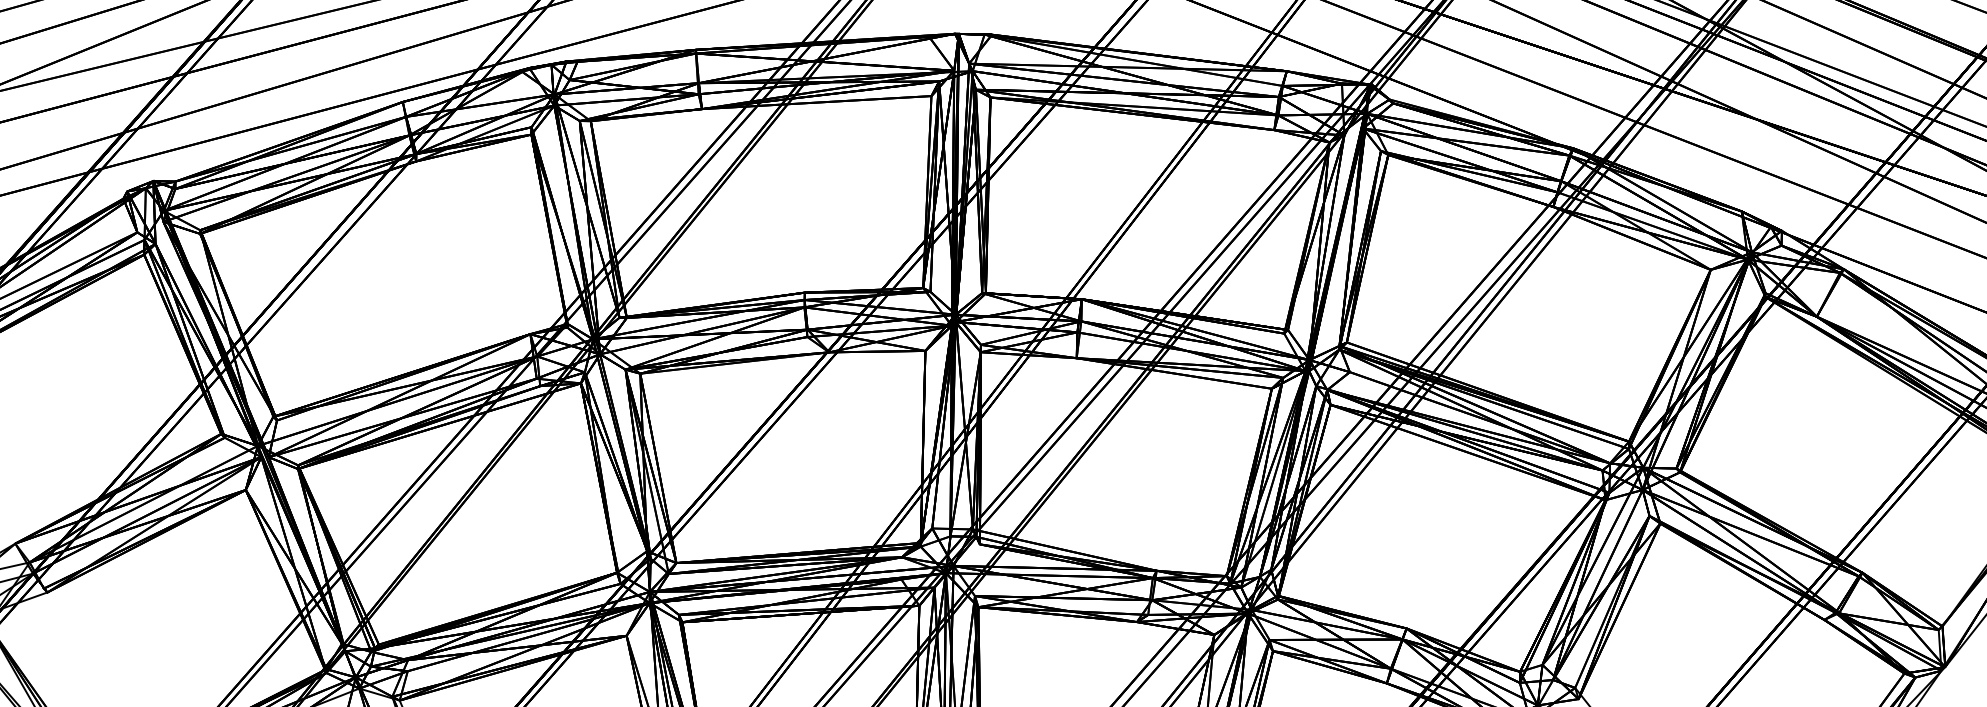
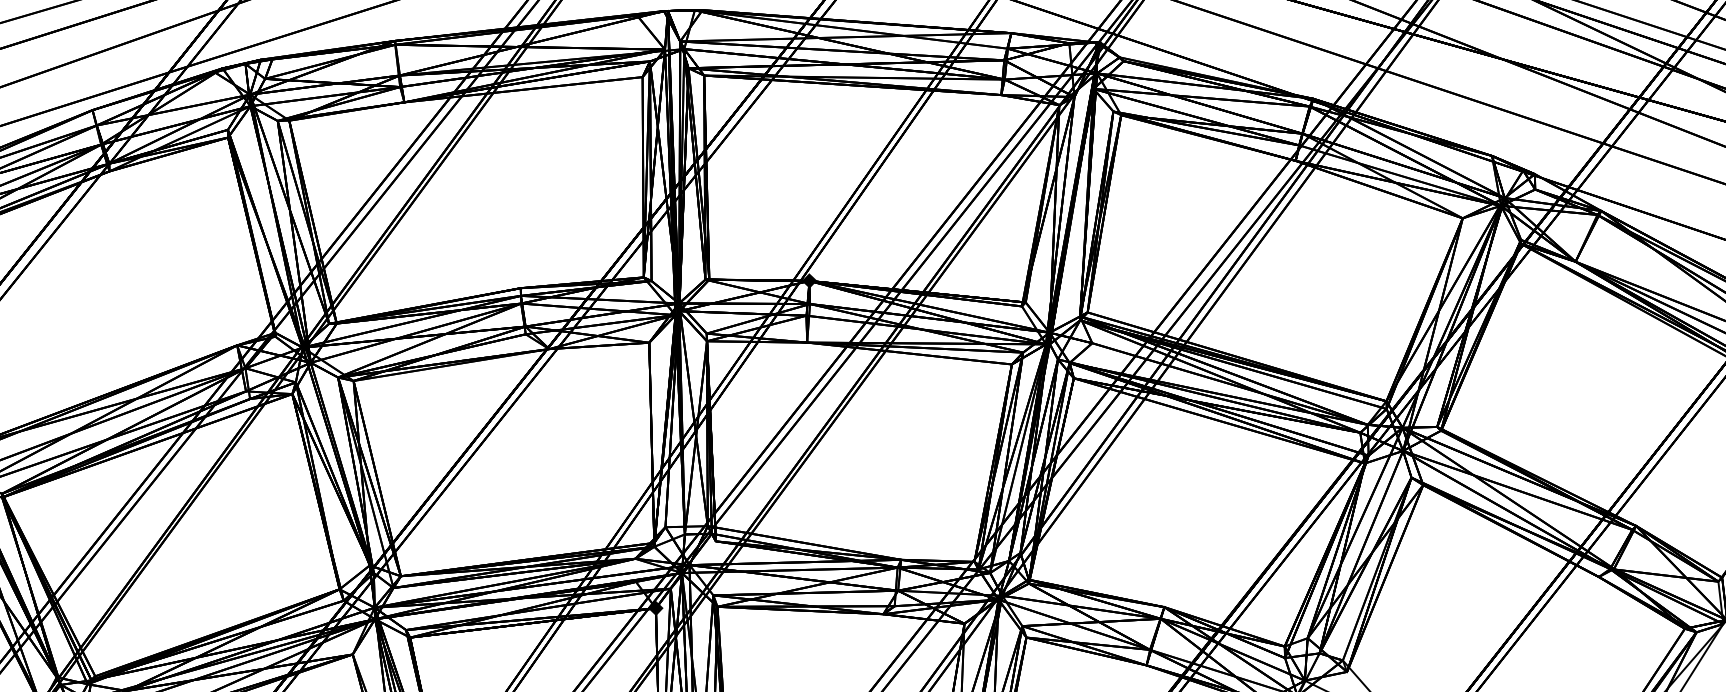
fill: (1081, 298) -> (809, 280), added
fill: (918, 605) -> (655, 608), added

